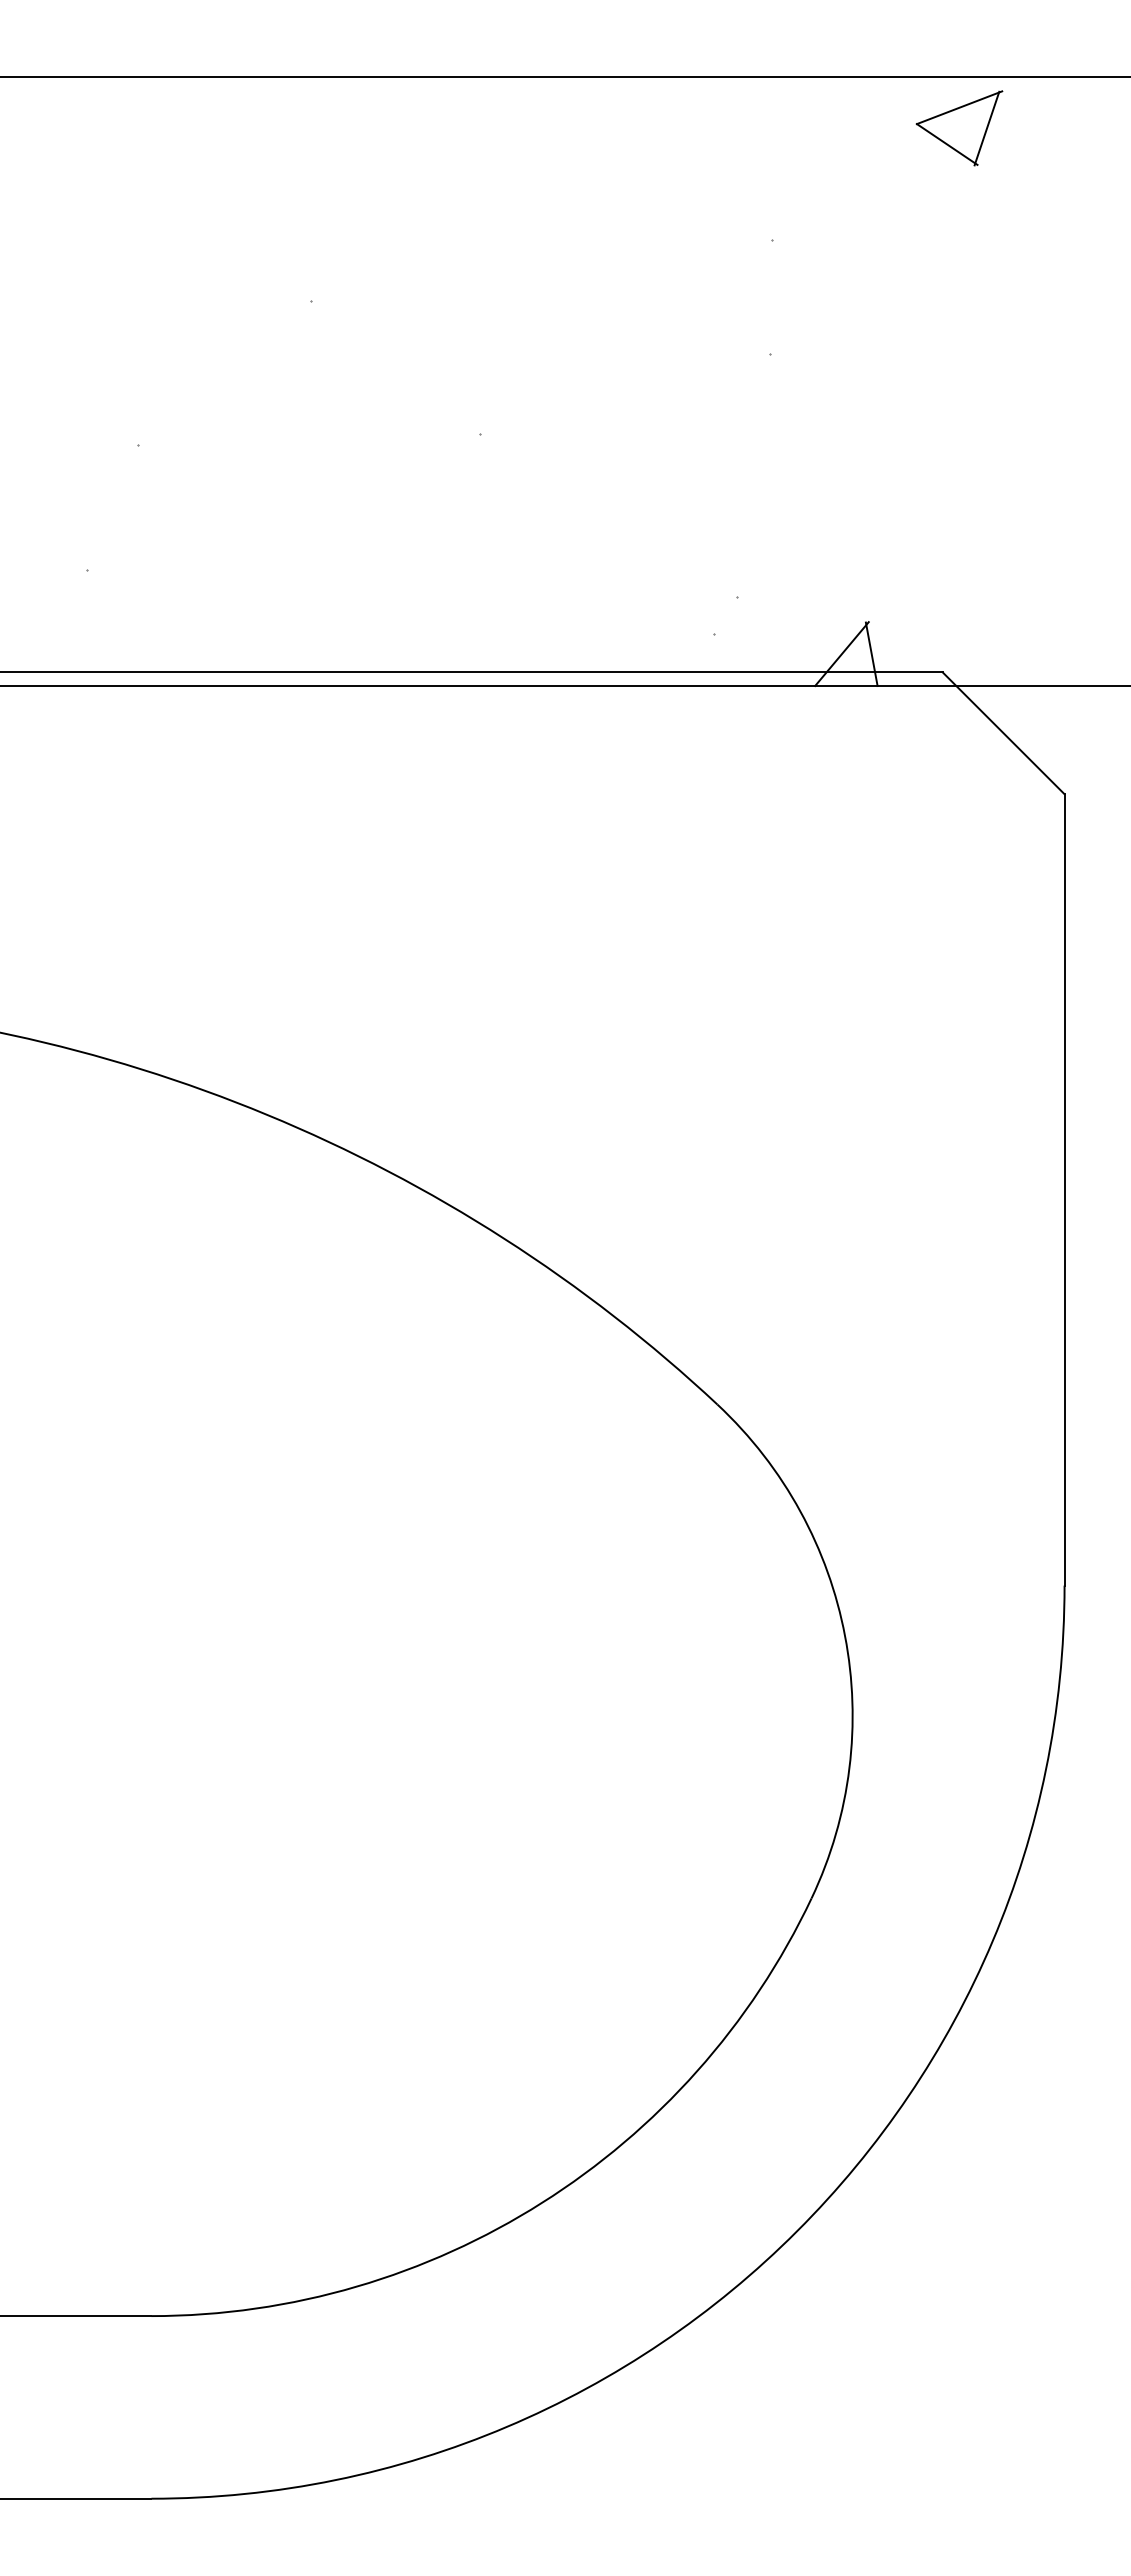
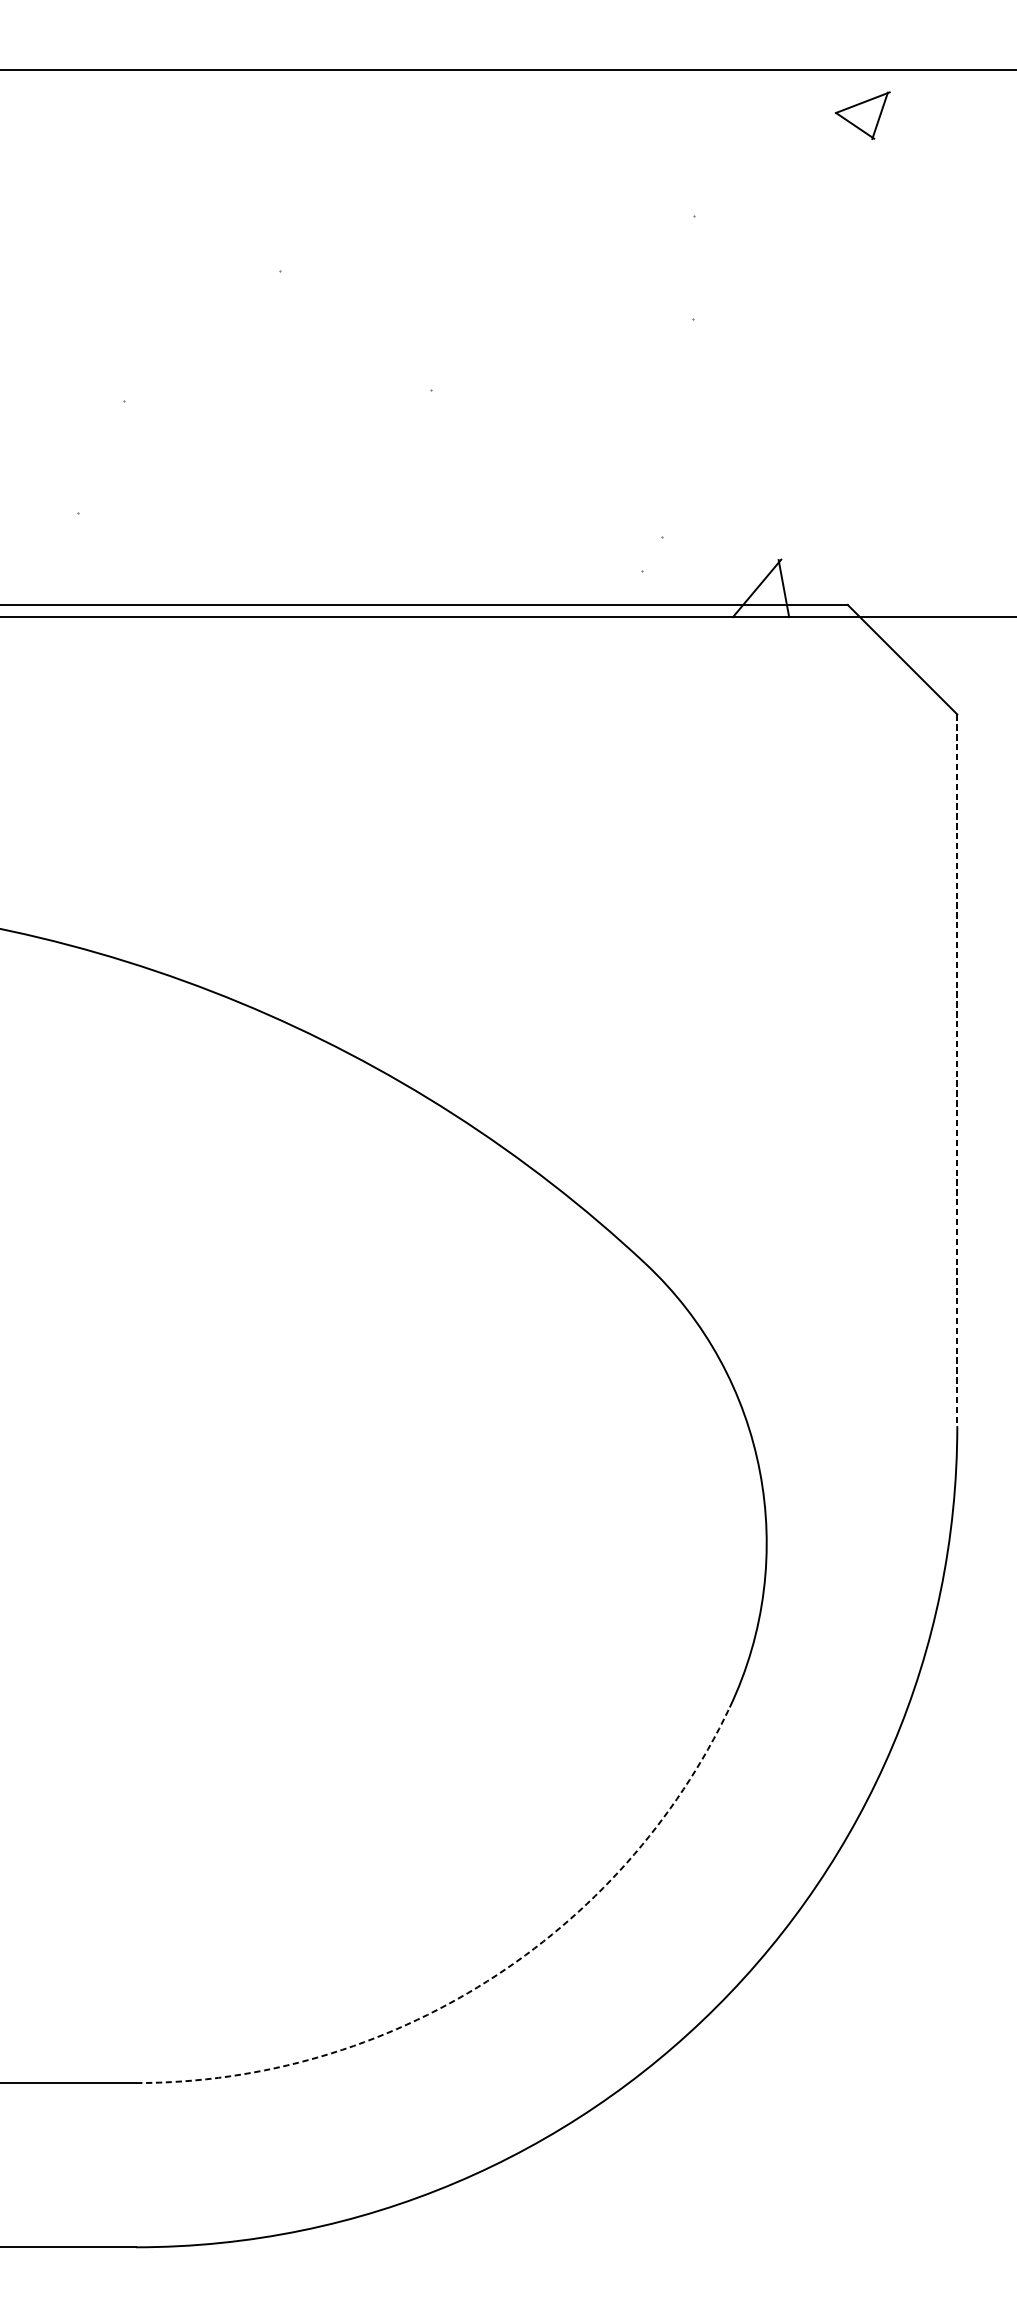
part: (959, 128) -> (862, 115), size x0.7
line: (1064, 1189) -> (957, 1069), solid -> dashed
arc: (542, 2202) -> (487, 1980), solid -> dashed

